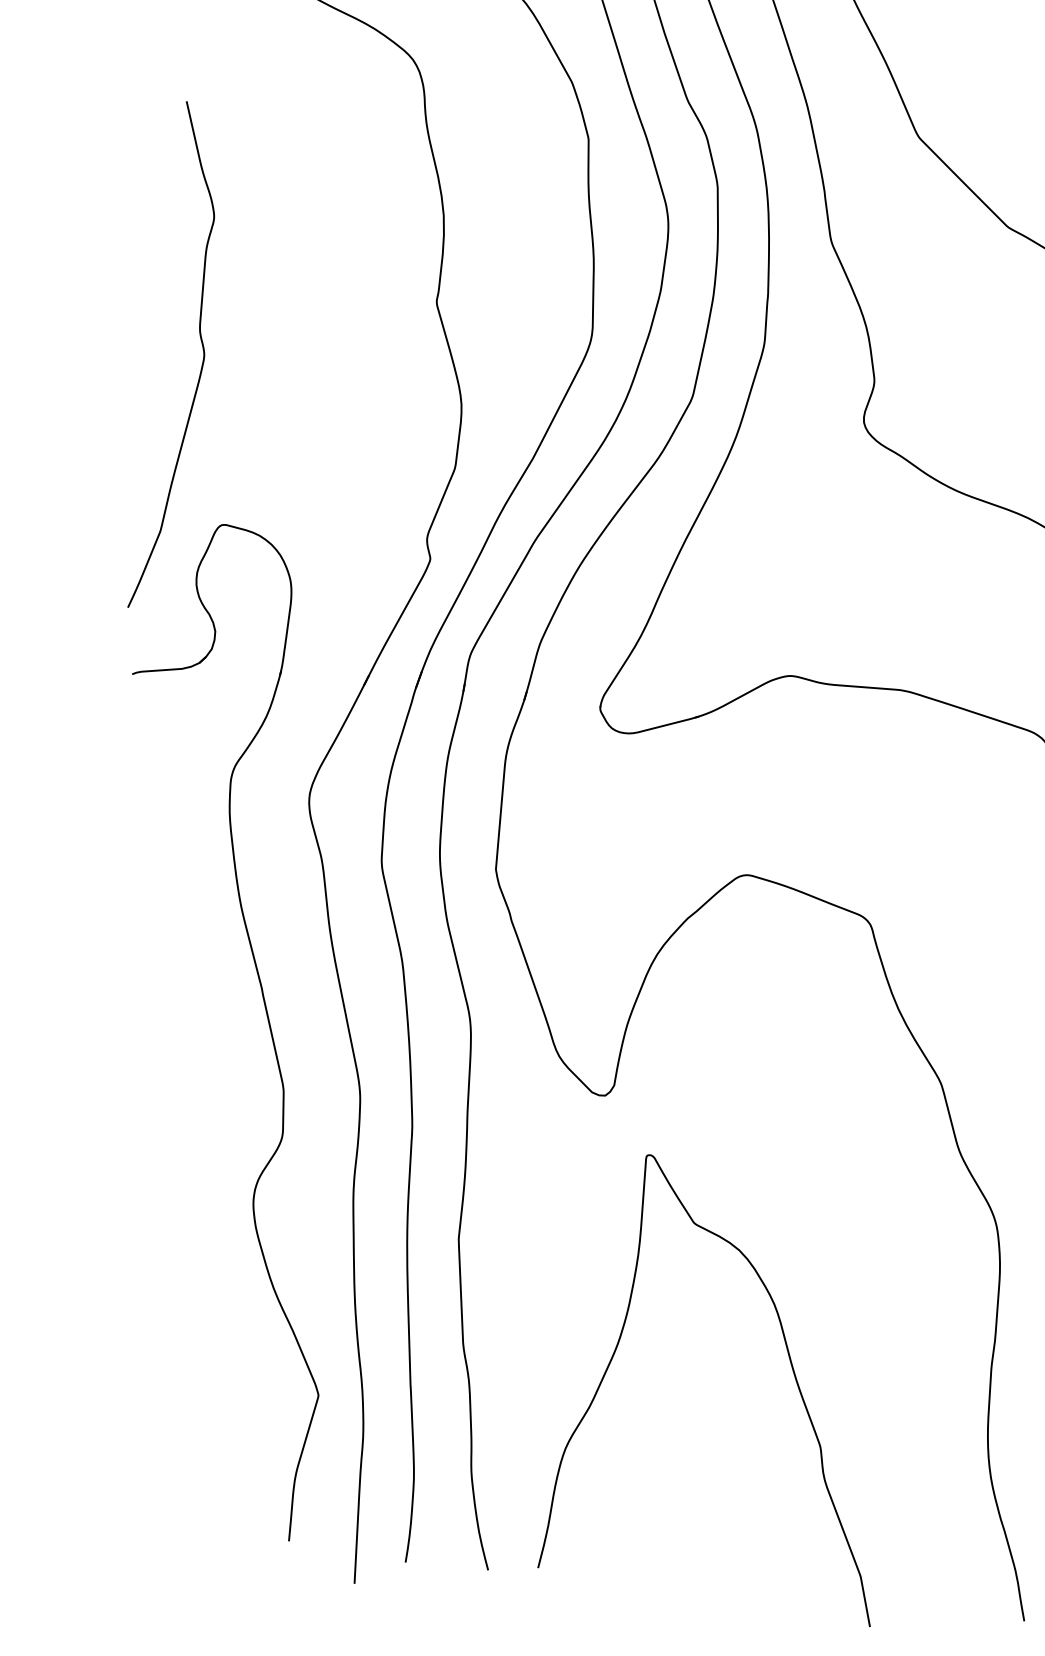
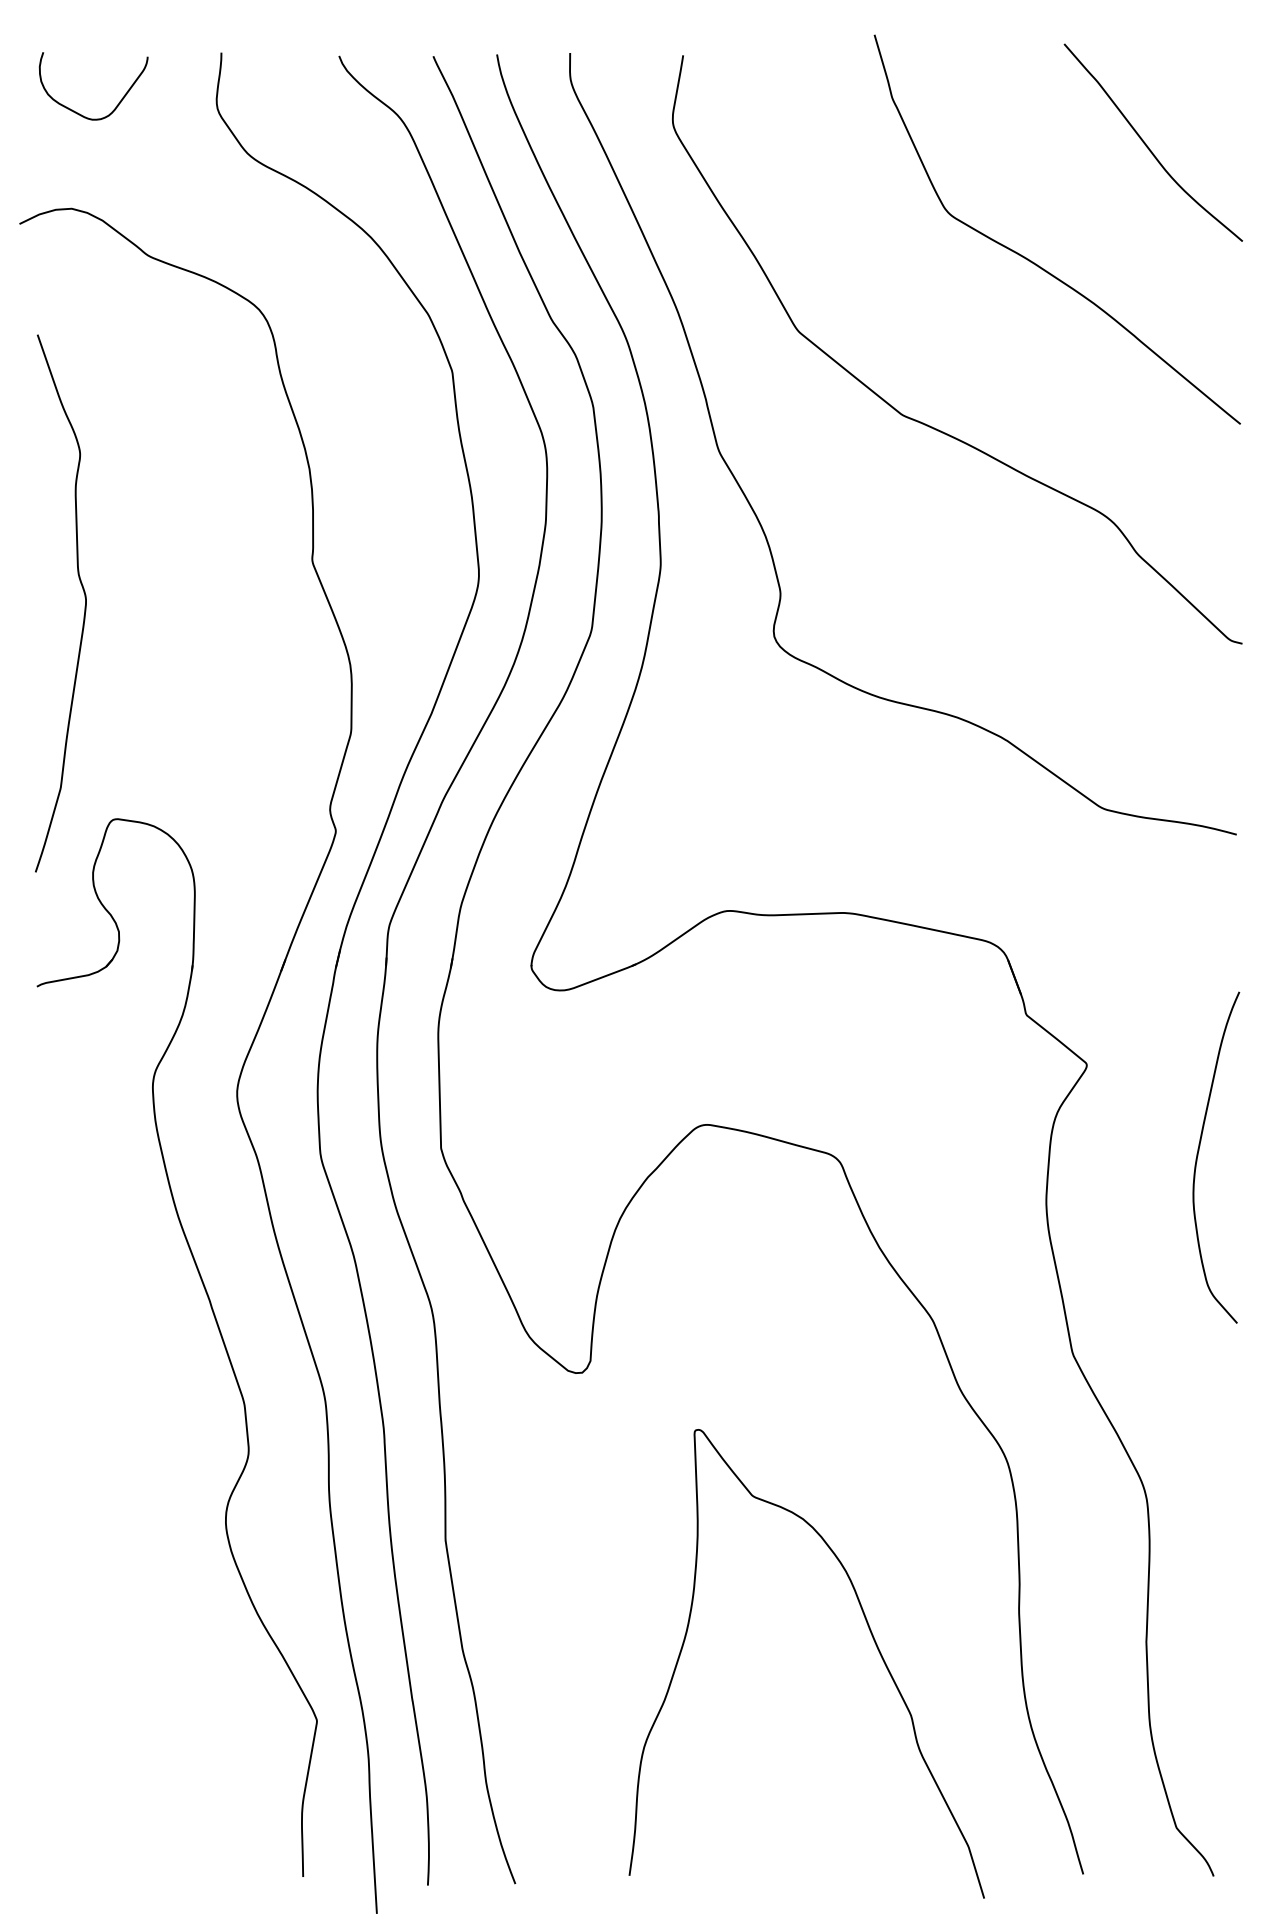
curve: (202, 362) -> (84, 606), moved
curve: (792, 1370) -> (872, 1638), moved

